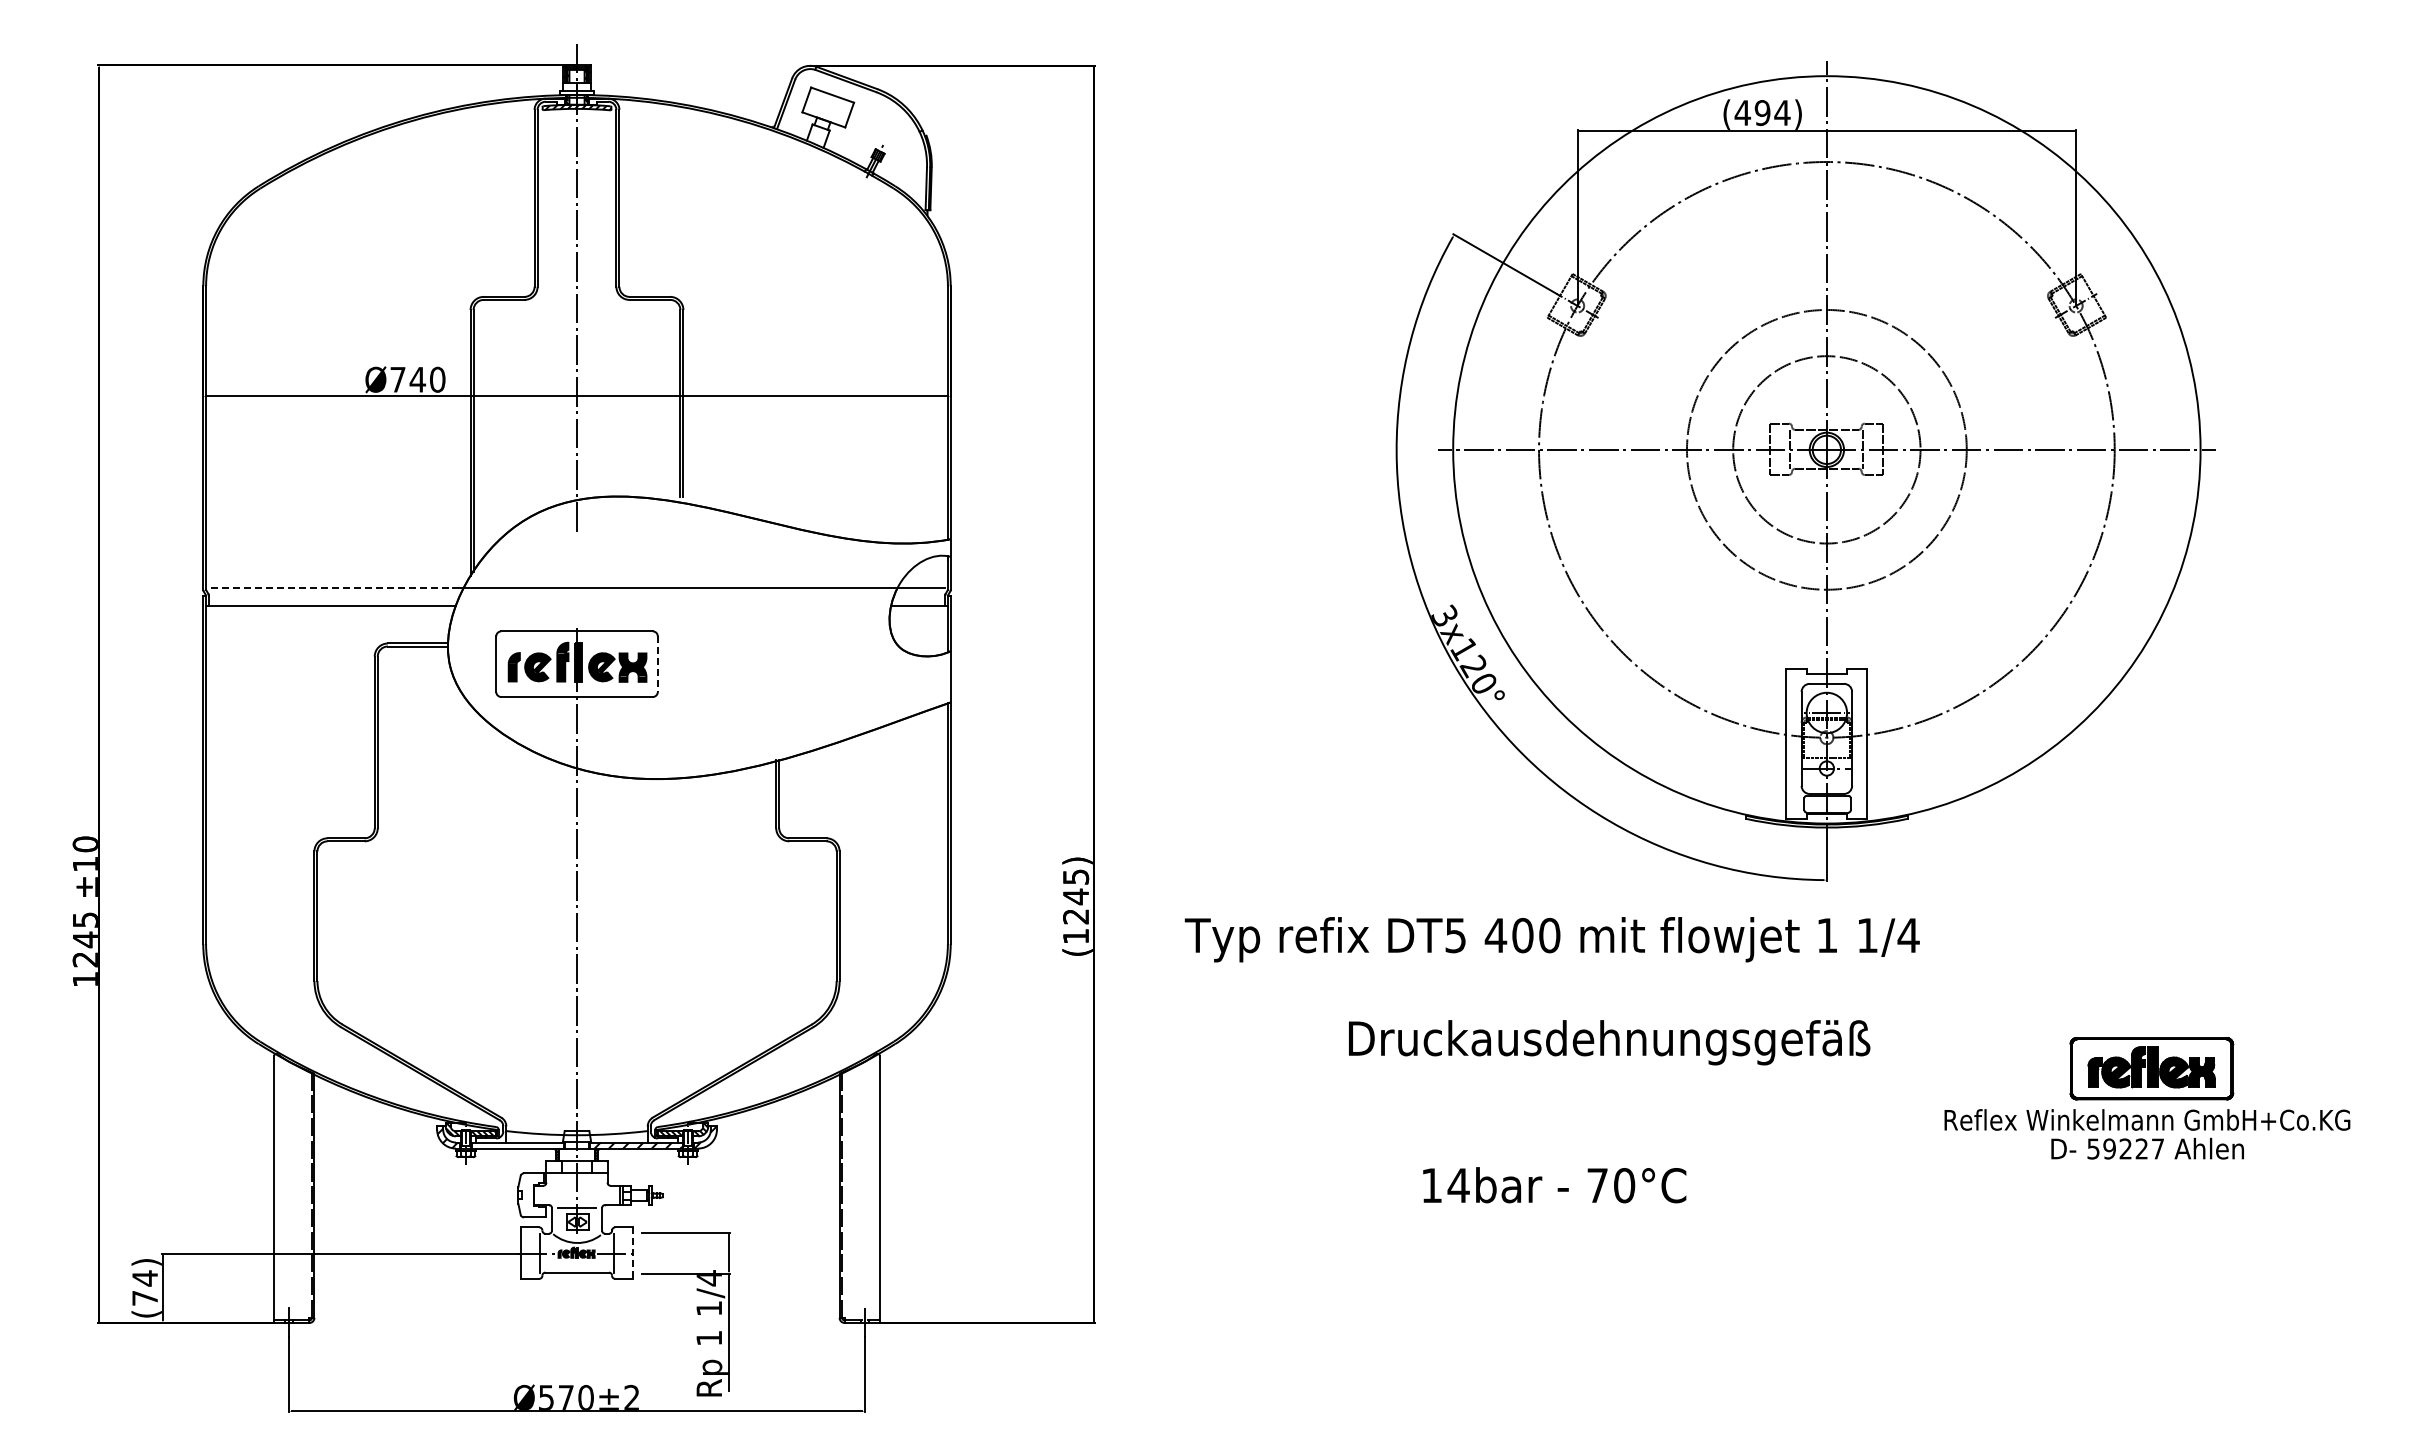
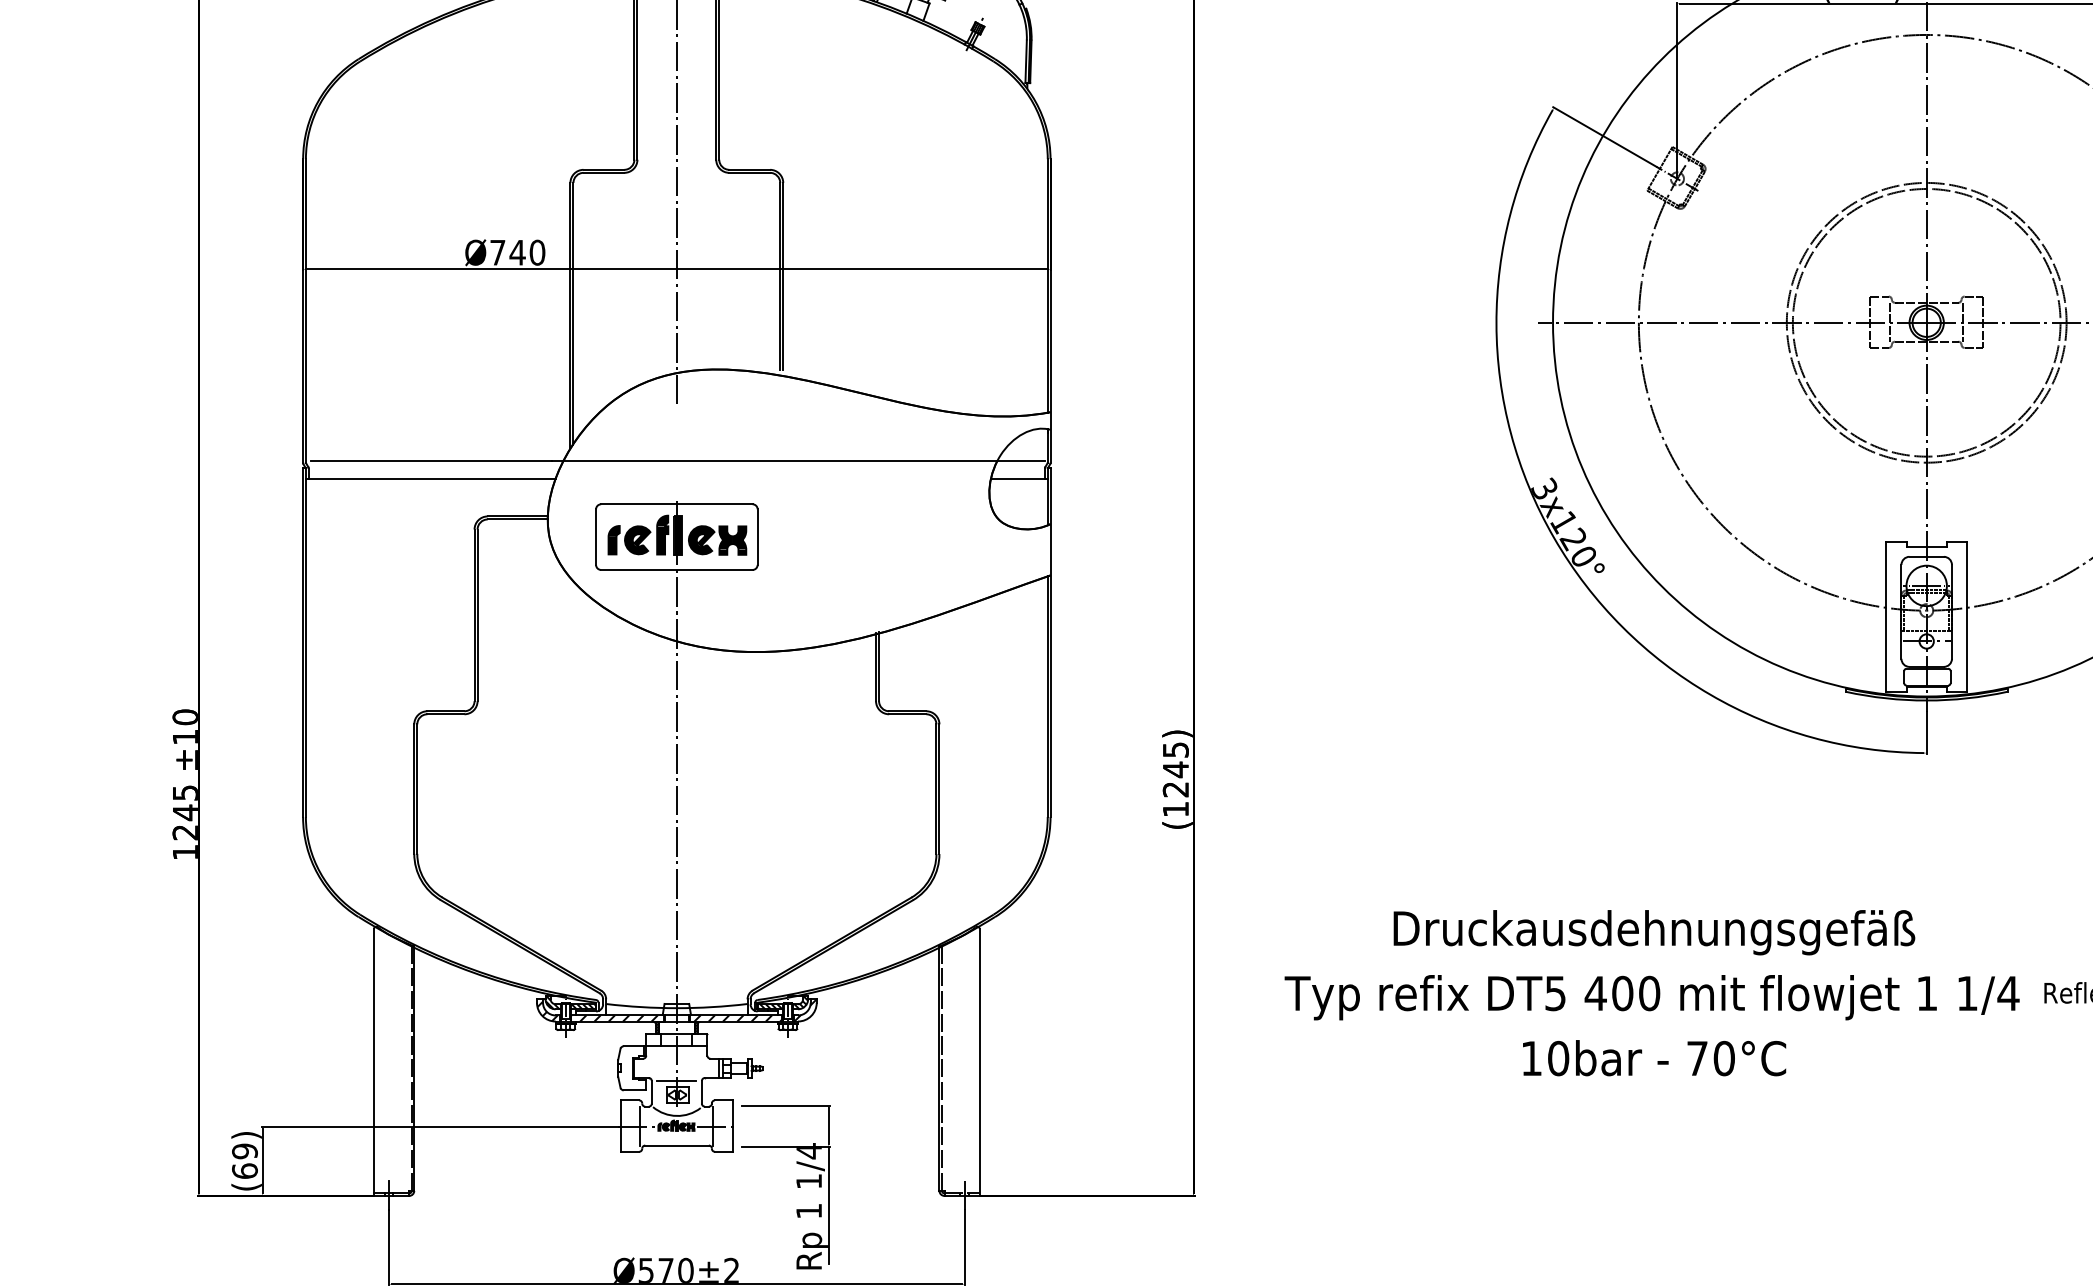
circle: (1826, 449) -> (1926, 322), size x1.43
line: (331, 587) -> (431, 460), dashed -> solid
line: (657, 664) -> (757, 537), dashed -> solid
text: (1551, 939) -> (1651, 997), moved
text: (1609, 1042) -> (1654, 932), moved
hatch: (514, 1145) -> (614, 1018), added
text: (1458, 1185) -> (1558, 1058), 14bar -> 10bar
line: (633, 1253) -> (733, 1126), dashed -> solid
text: (145, 1287) -> (245, 1160), (74) -> (69)

